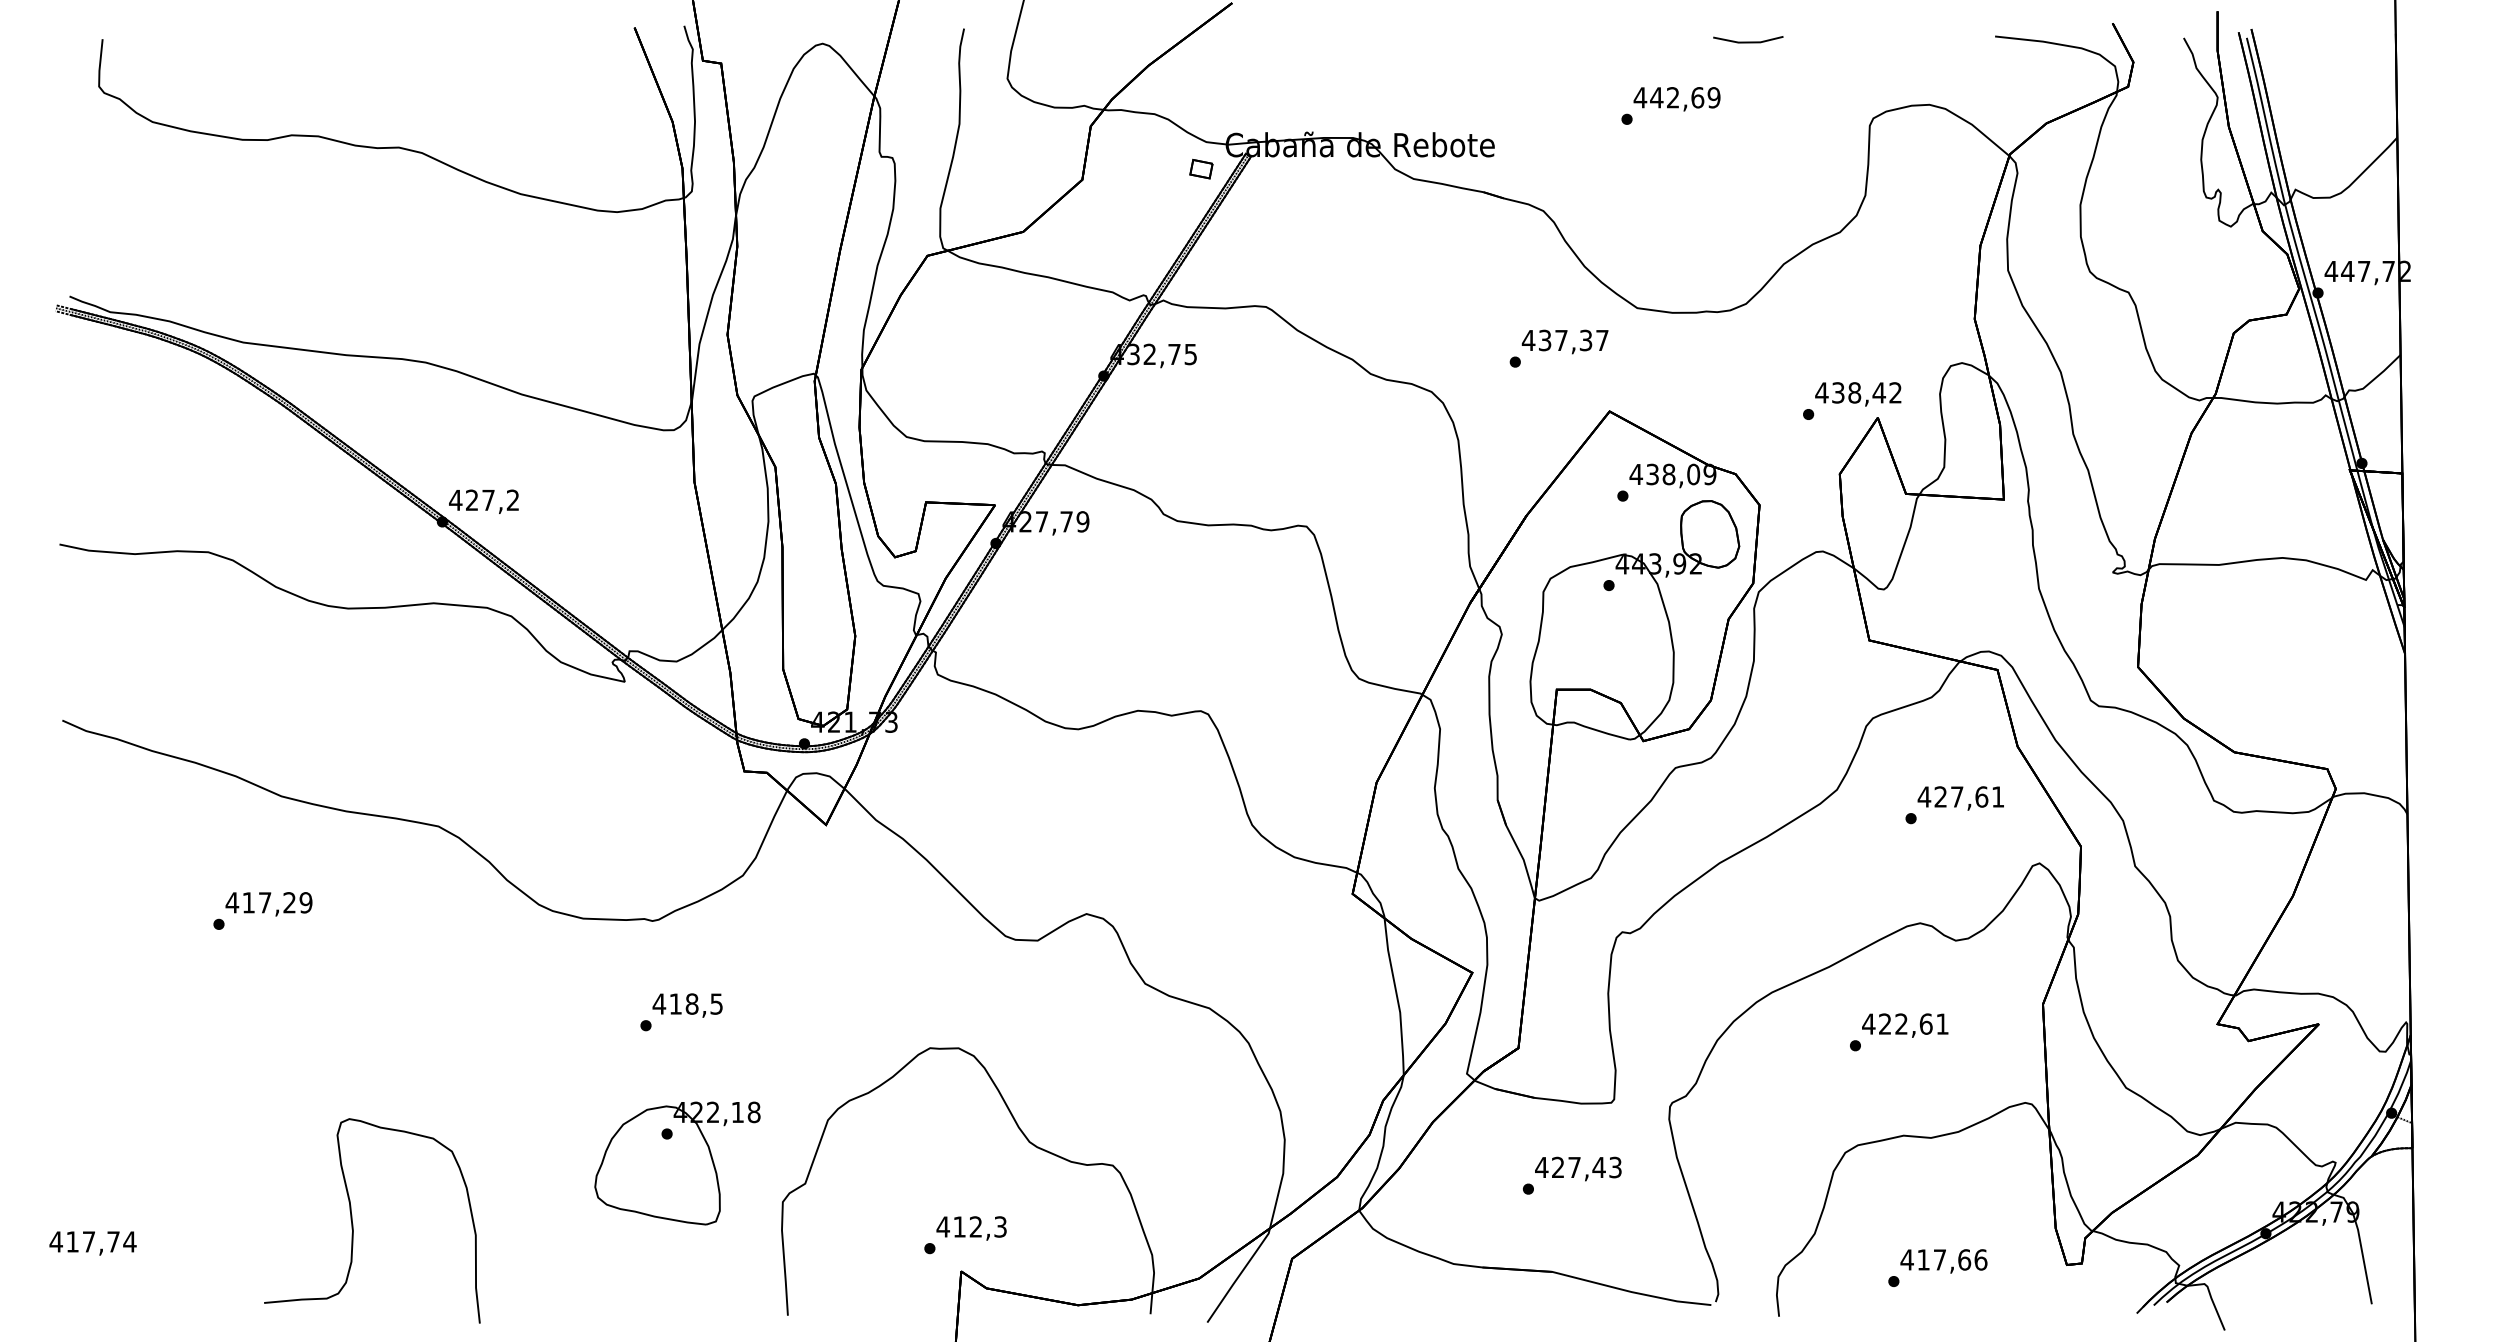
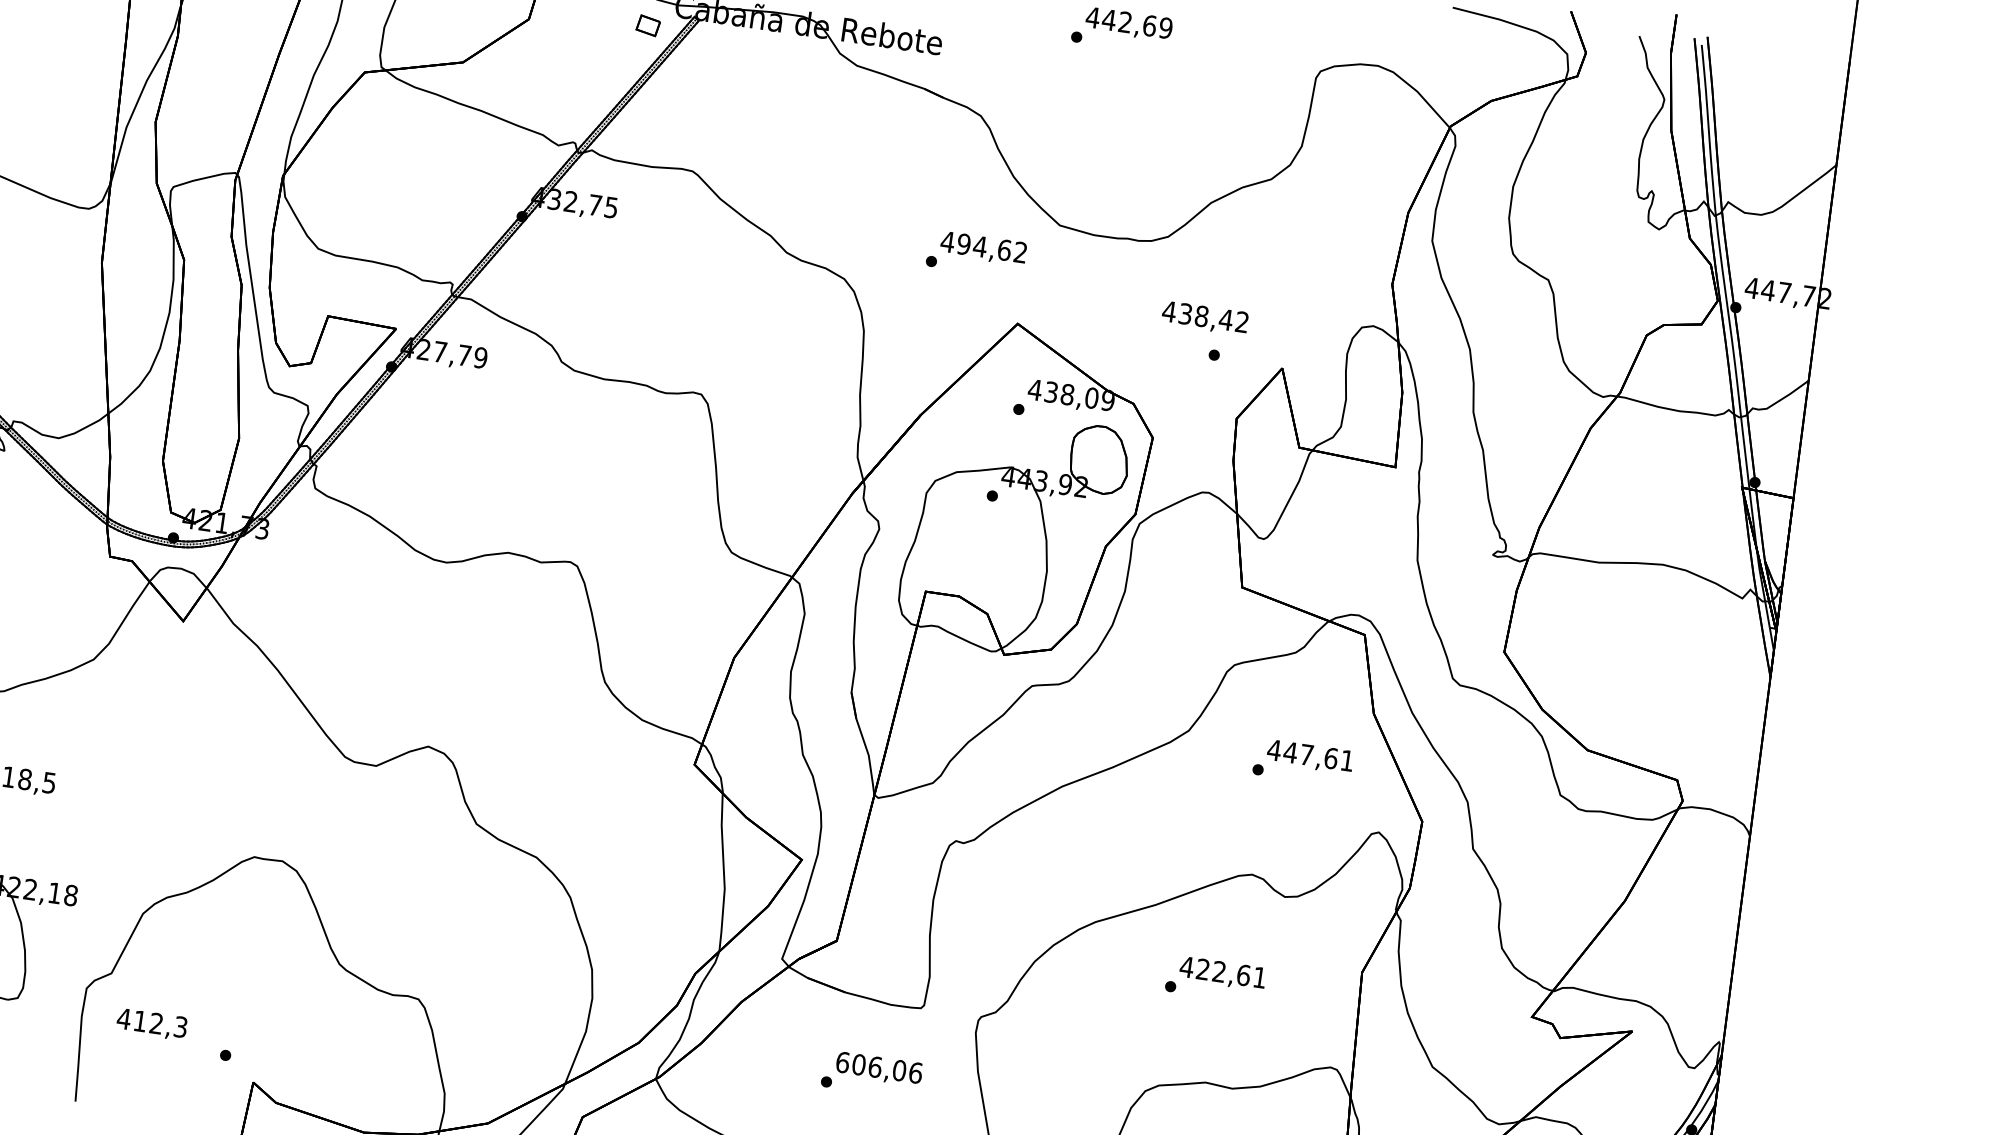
text: (1573, 340) -> (992, 248), 437,37 -> 494,62
text: (1858, 394) -> (1205, 318), moved
text: (1940, 796) -> (1290, 752), 427,61 -> 447,61
text: (1578, 1167) -> (879, 1067), 427,43 -> 606,06
text: (971, 1228) -> (151, 1024), moved

